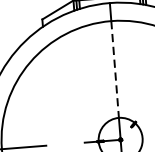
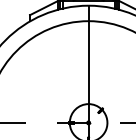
line: (115, 70) -> (88, 63), dashed -> solid

